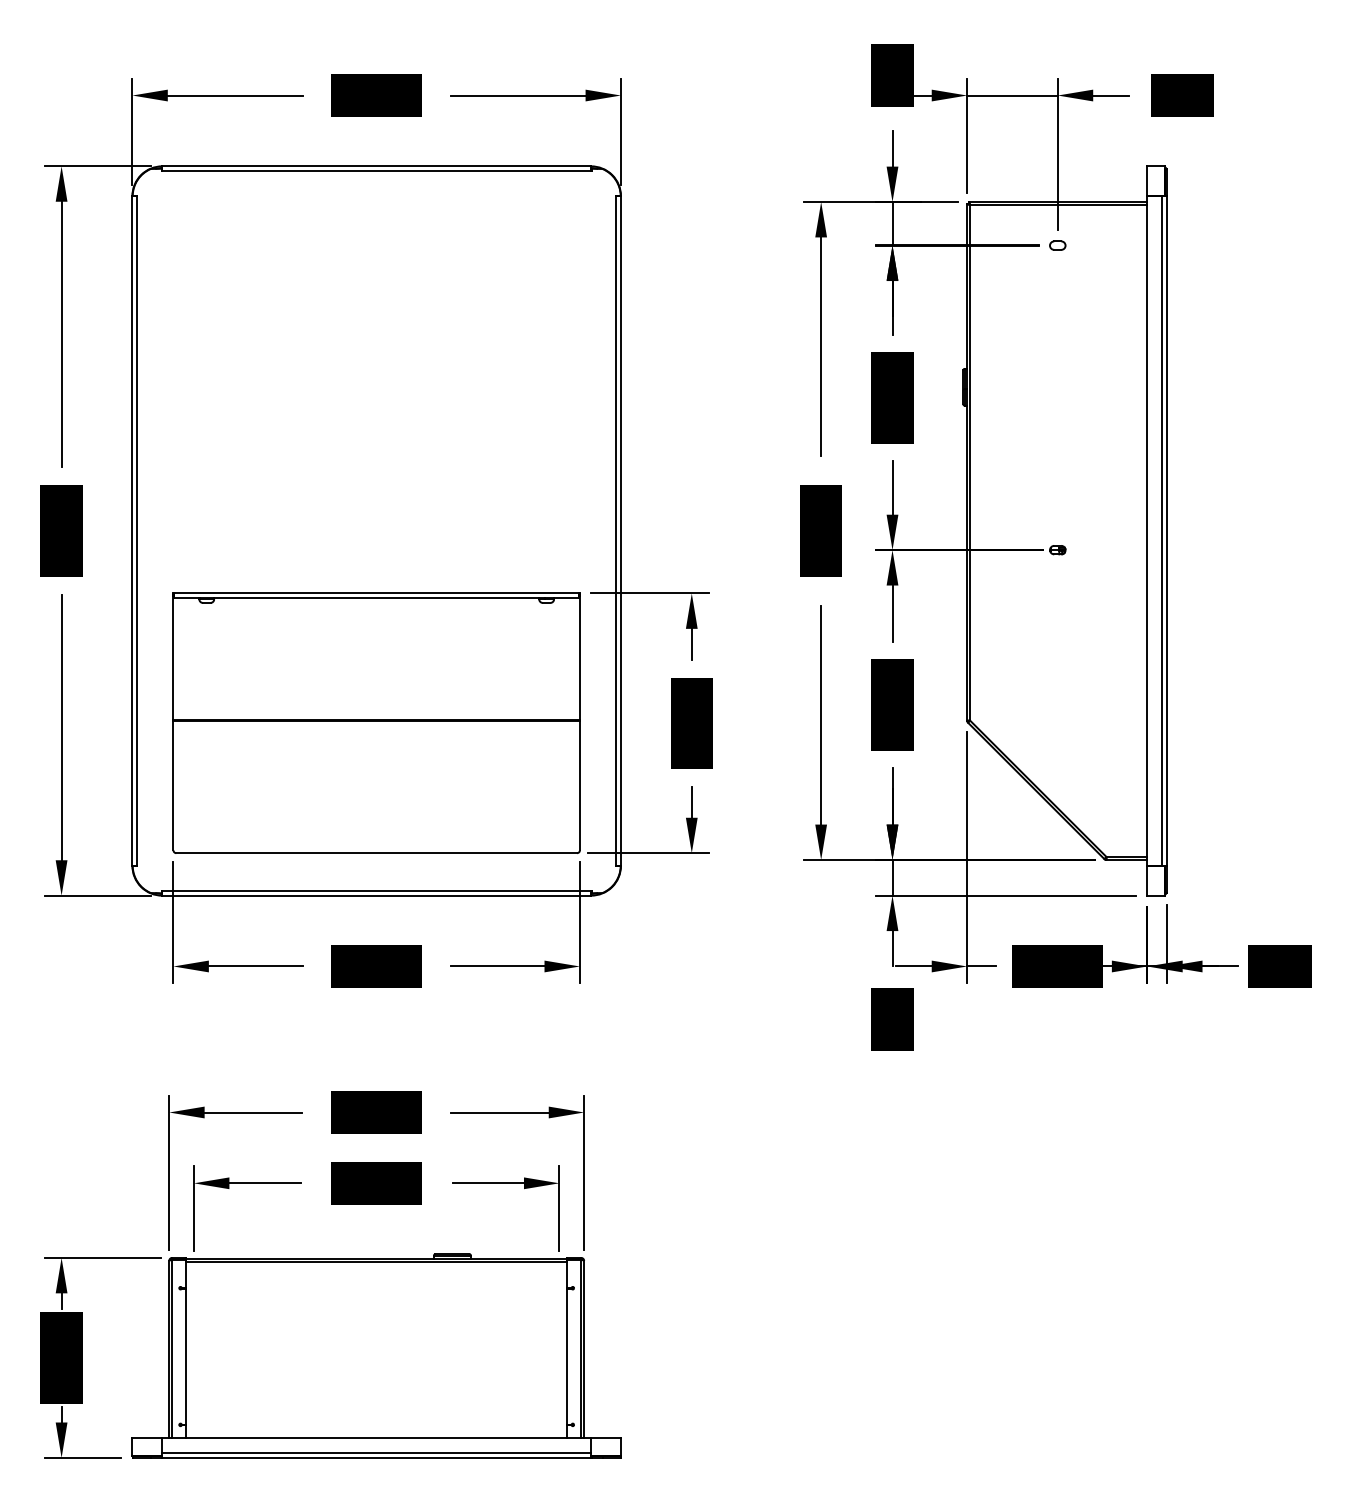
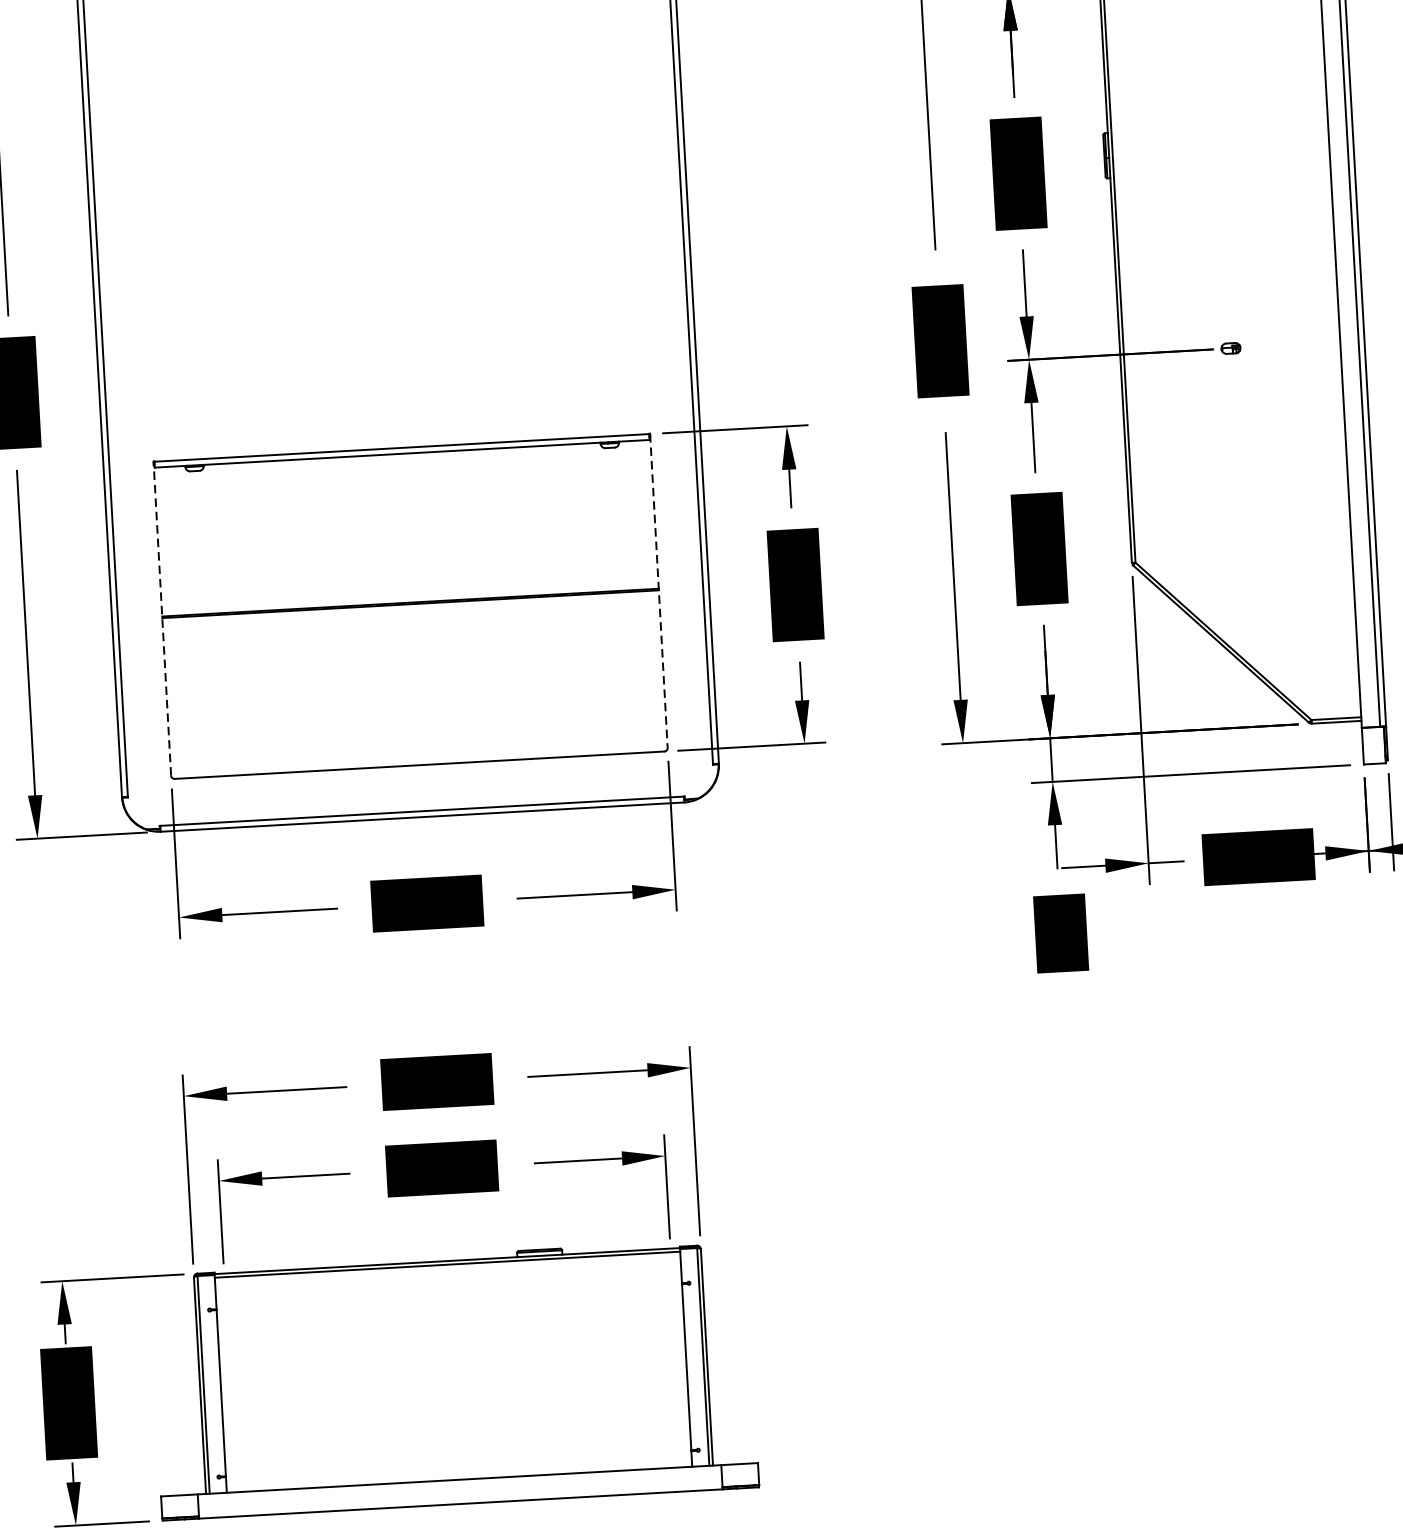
line: (173, 721) -> (162, 618), solid -> dashed
line: (579, 722) -> (658, 591), solid -> dashed
line: (376, 1453) -> (460, 1498), removed

